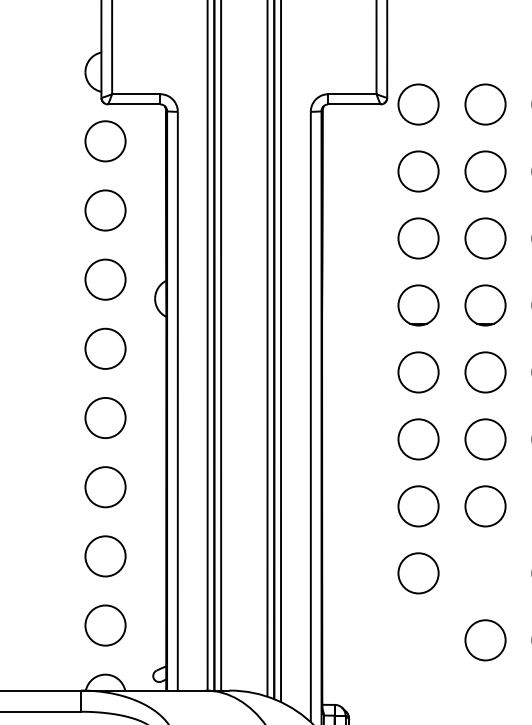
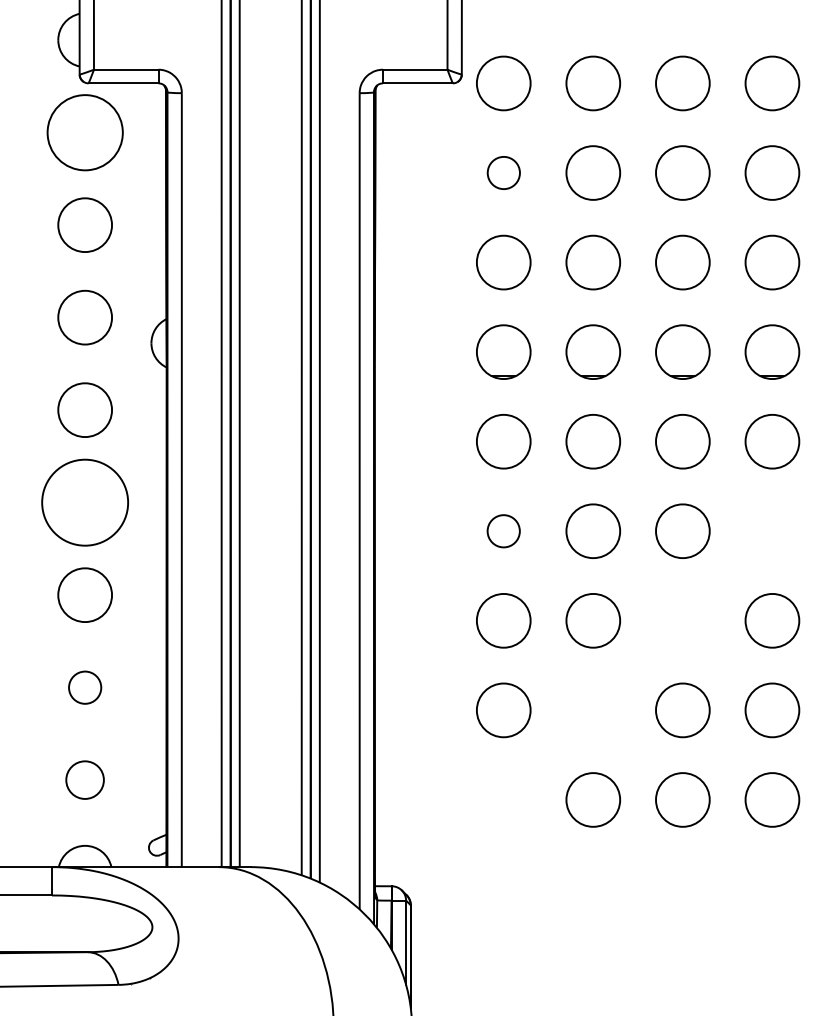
circle: (105, 141) -> (84, 132), size x1.4
circle: (418, 171) -> (503, 172), size x0.6
circle: (105, 417) -> (85, 502), size x1.6
circle: (418, 439) -> (503, 531), size x0.6
circle: (105, 556) -> (85, 687), size x0.6
circle: (105, 625) -> (84, 779), size x0.7

